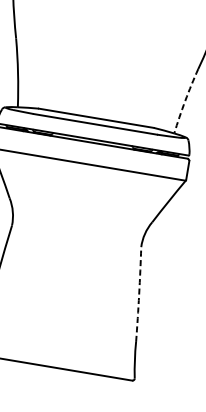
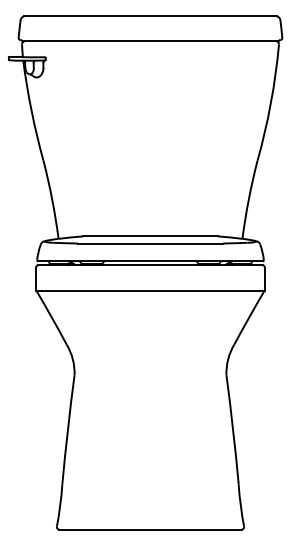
arc: (185, 100) -> (248, 199), dashed -> solid
arc: (139, 294) -> (233, 429), dashed -> solid

